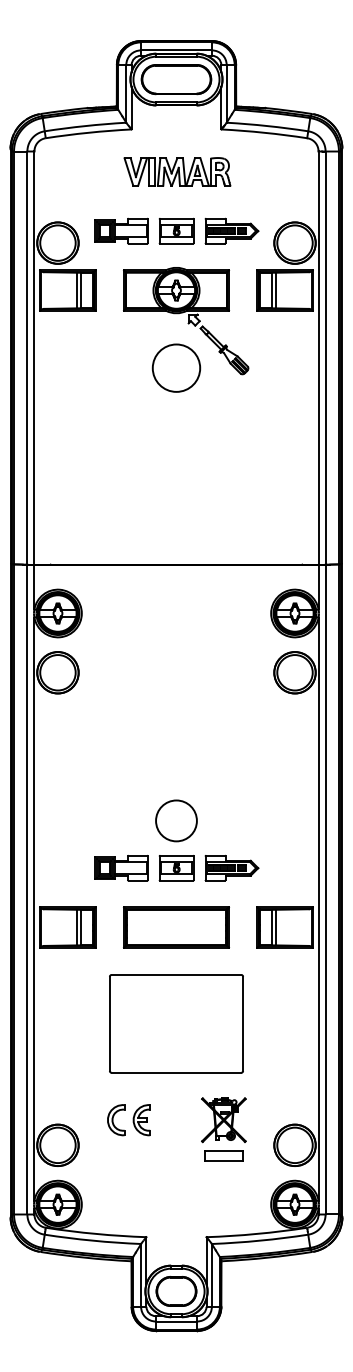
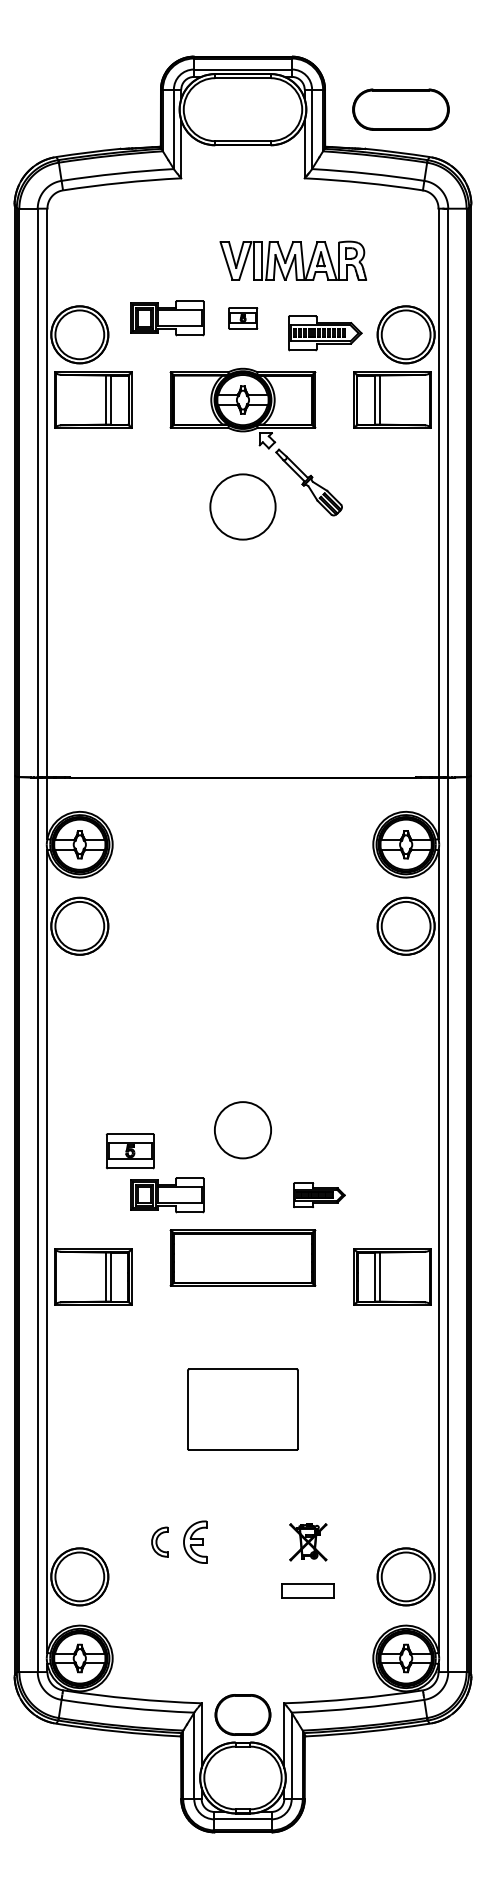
part: (176, 79) -> (400, 109), moved
part: (176, 171) -> (292, 260), moved
part: (176, 231) -> (242, 318), size x0.6
part: (232, 231) -> (325, 333), moved
part: (176, 868) -> (129, 1151), moved
part: (232, 868) -> (319, 1195), size x0.7
part: (176, 927) -> (242, 1257), moved
part: (176, 1023) -> (242, 1409), size x0.6
part: (115, 1119) -> (159, 1541), size x0.7
part: (224, 1120) -> (308, 1542), size x0.6
part: (176, 1291) -> (242, 1714), moved

